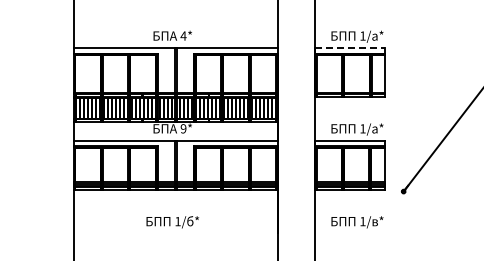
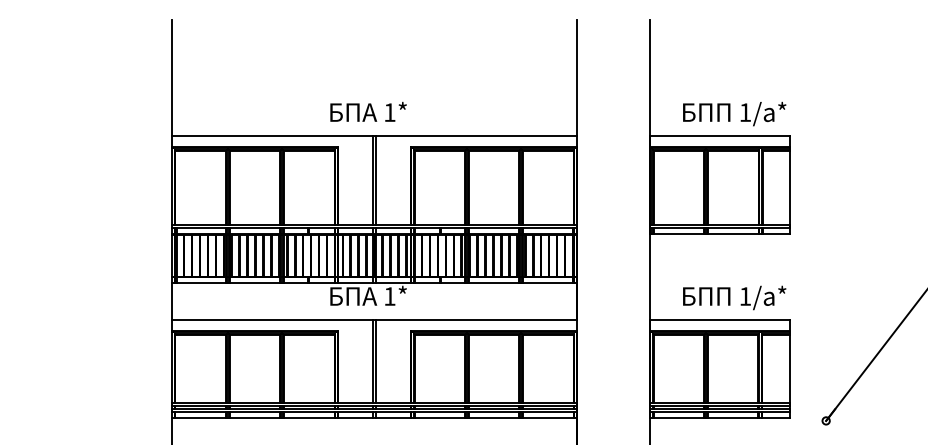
text: (183, 35) -> (389, 111), 4* -> 1*
line: (350, 47) -> (720, 135), dashed -> solid
text: (183, 128) -> (389, 295), 9* -> 1*

